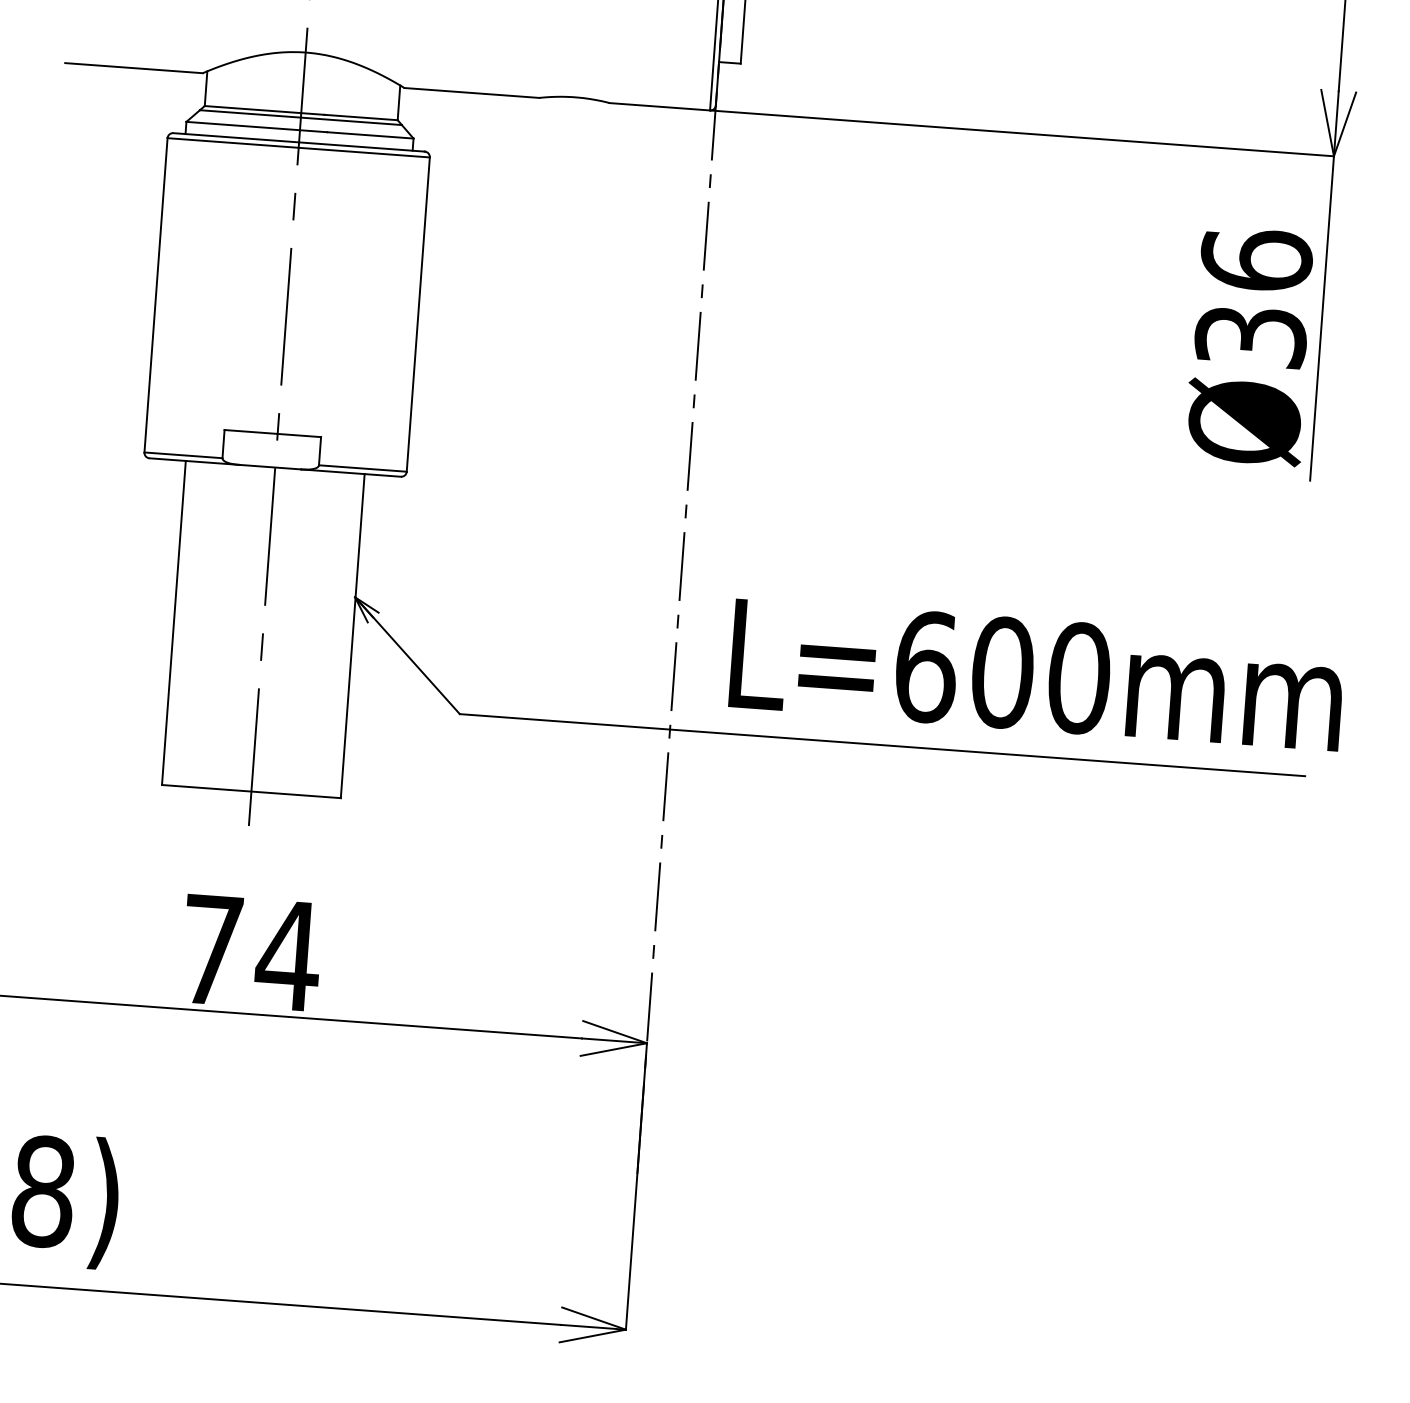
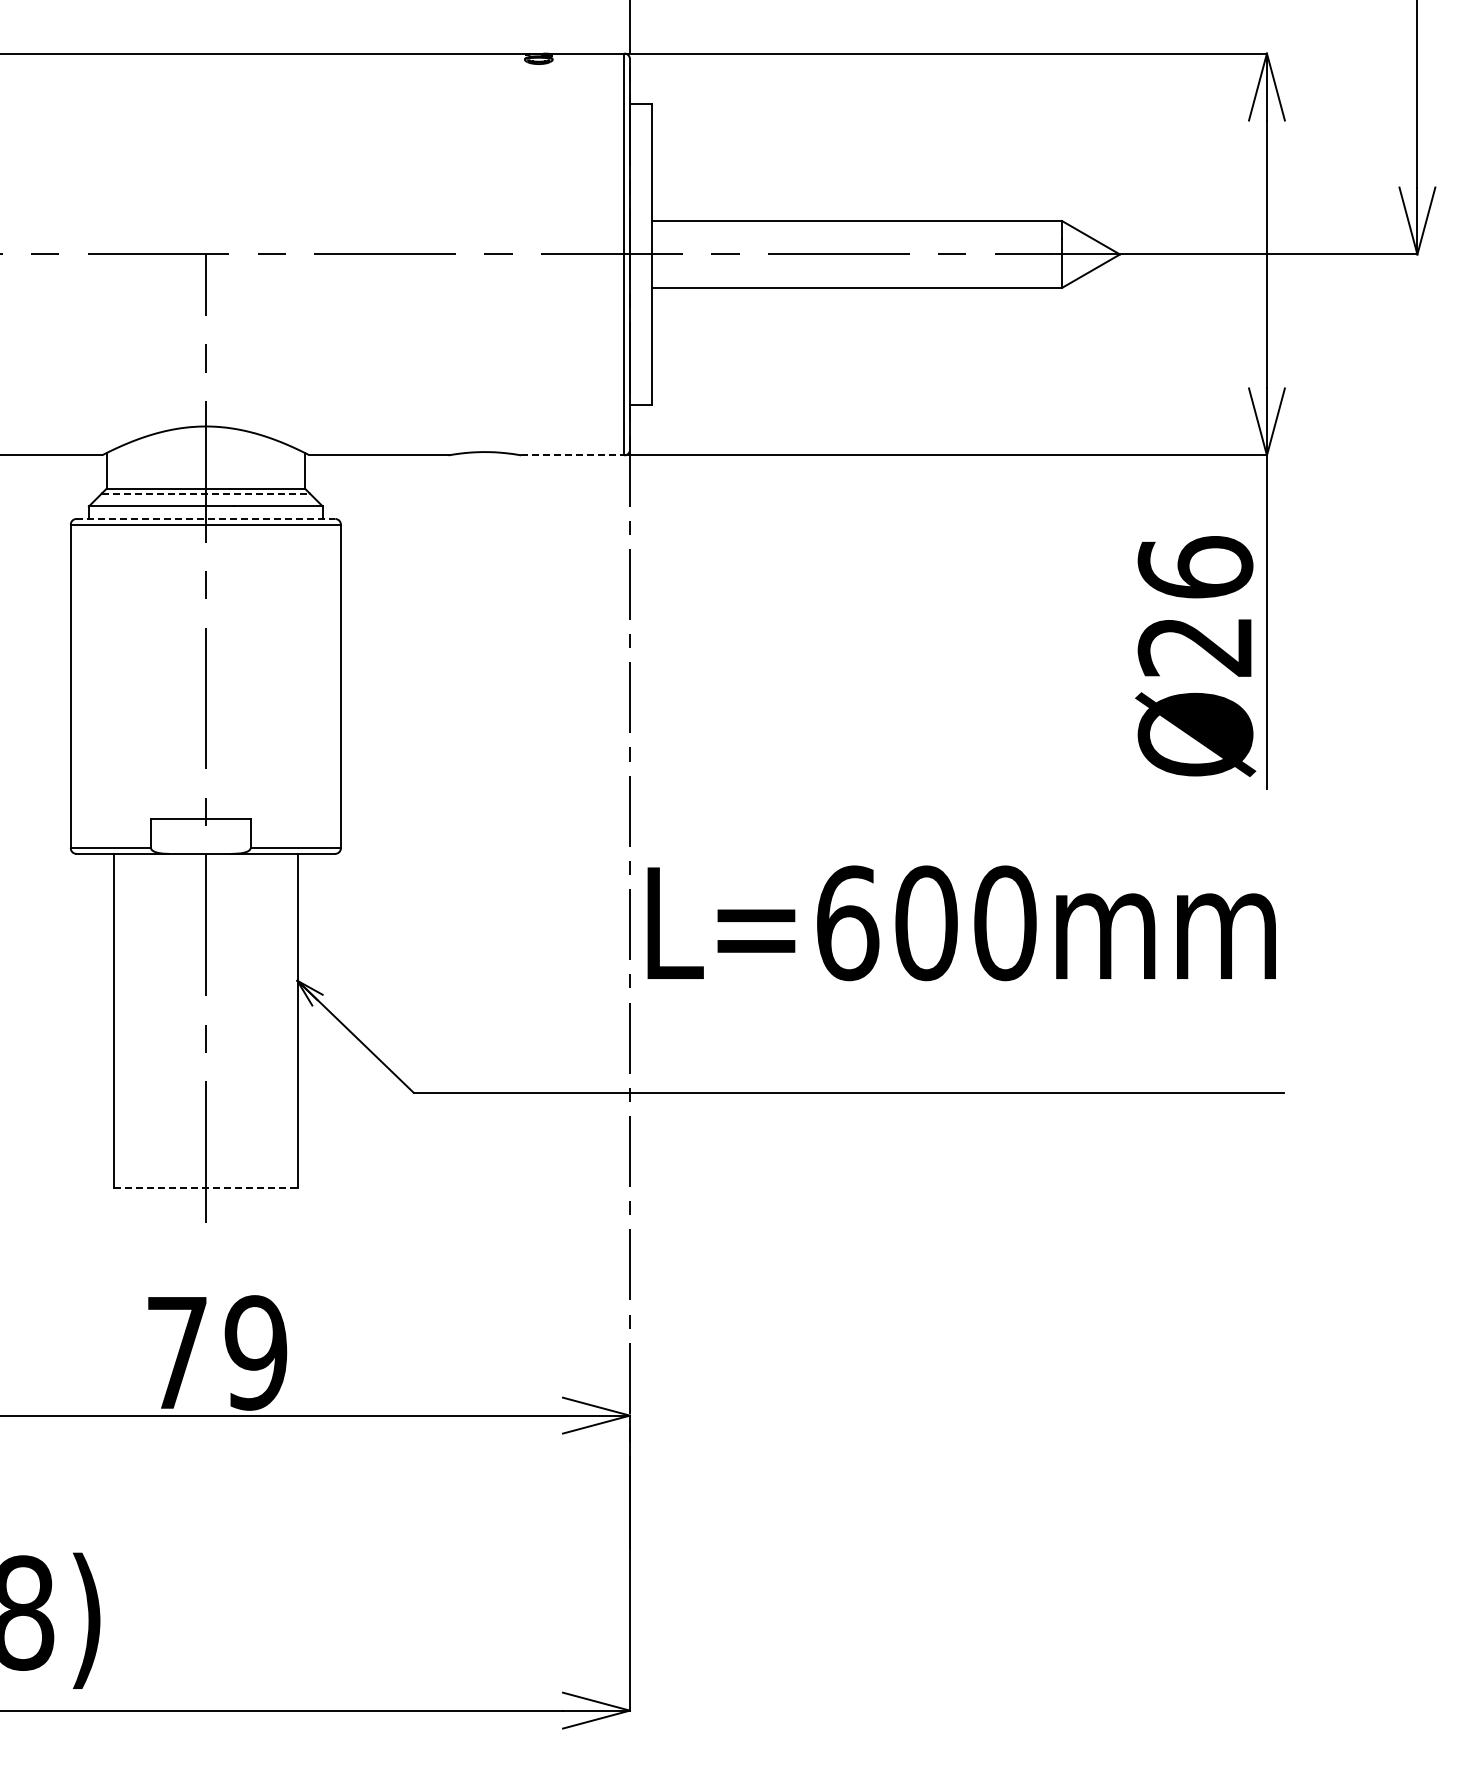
line: (659, 106) -> (572, 455), solid -> dashed
line: (300, 117) -> (205, 493), solid -> dashed
line: (299, 142) -> (206, 519), solid -> dashed
text: (1250, 336) -> (1195, 646), Ø36 -> Ø26
text: (1036, 675) -> (961, 923), moved
line: (252, 791) -> (206, 1187), solid -> dashed
text: (287, 955) -> (255, 1352), 74 -> 79

